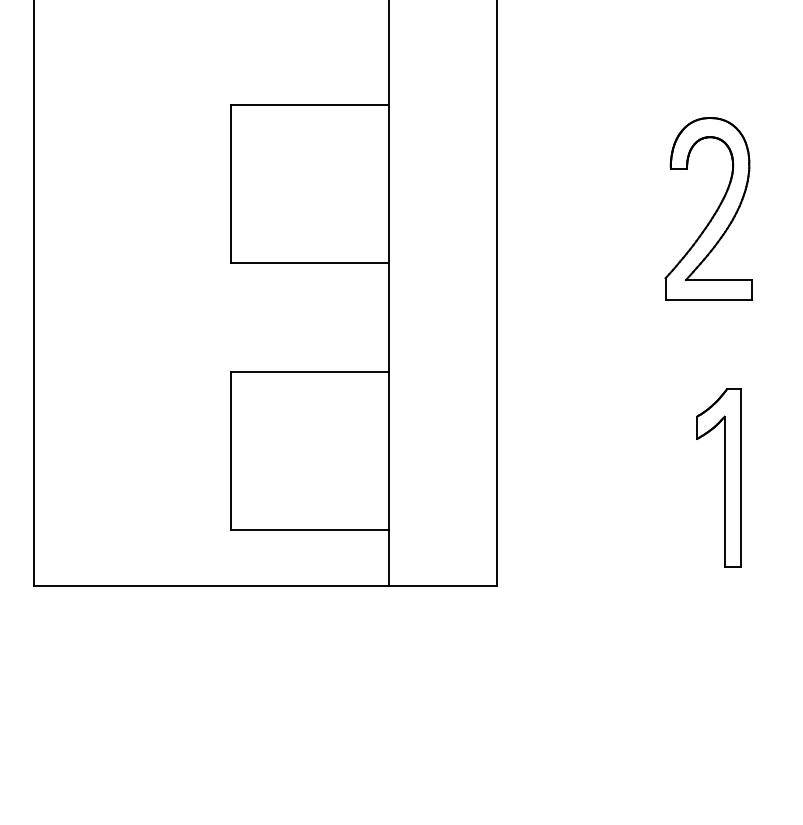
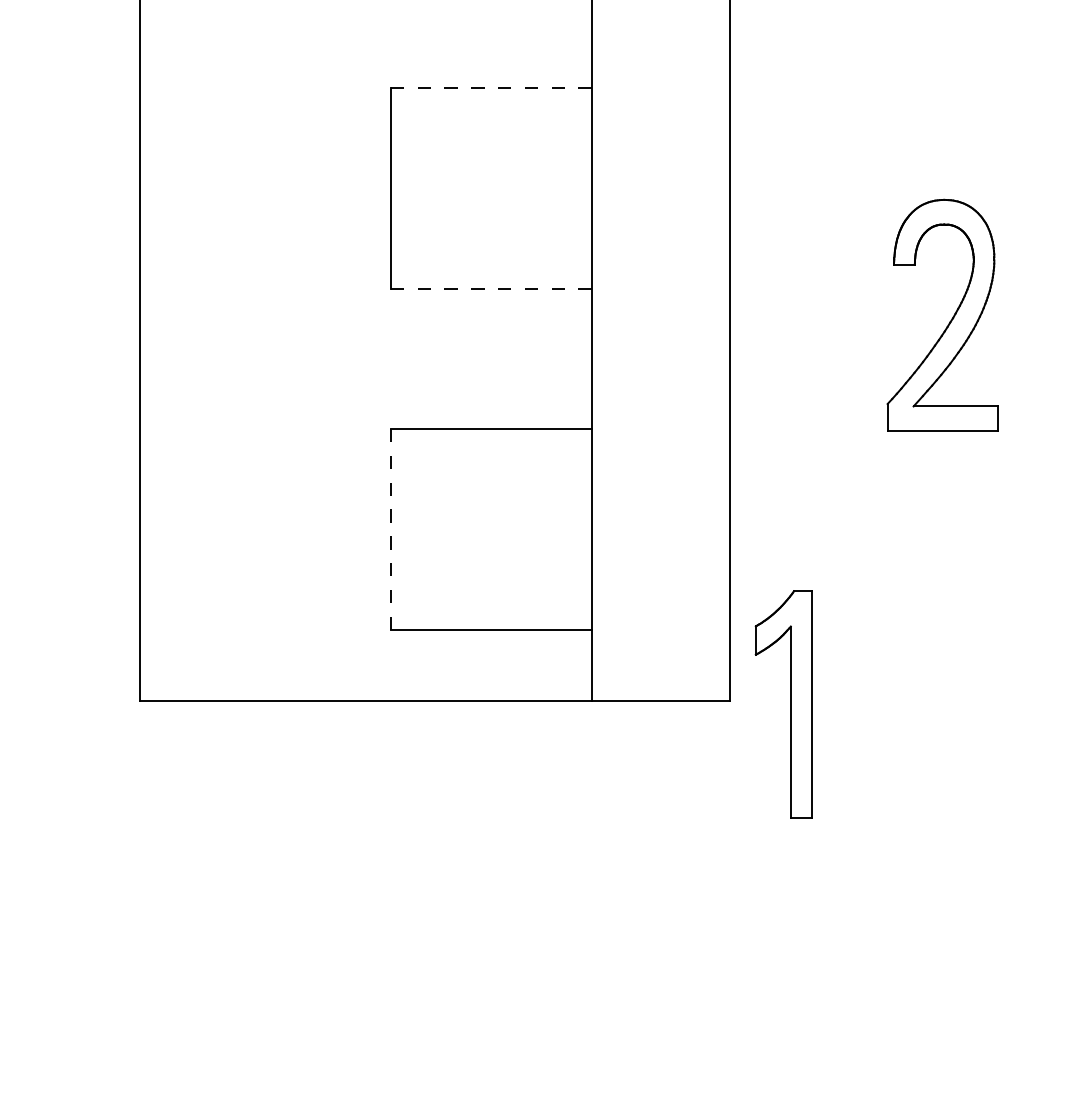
line: (309, 105) -> (491, 88), solid -> dashed
part: (715, 211) -> (951, 318), moved
line: (309, 262) -> (491, 289), solid -> dashed
line: (230, 451) -> (390, 529), solid -> dashed
part: (724, 477) -> (790, 704), moved

